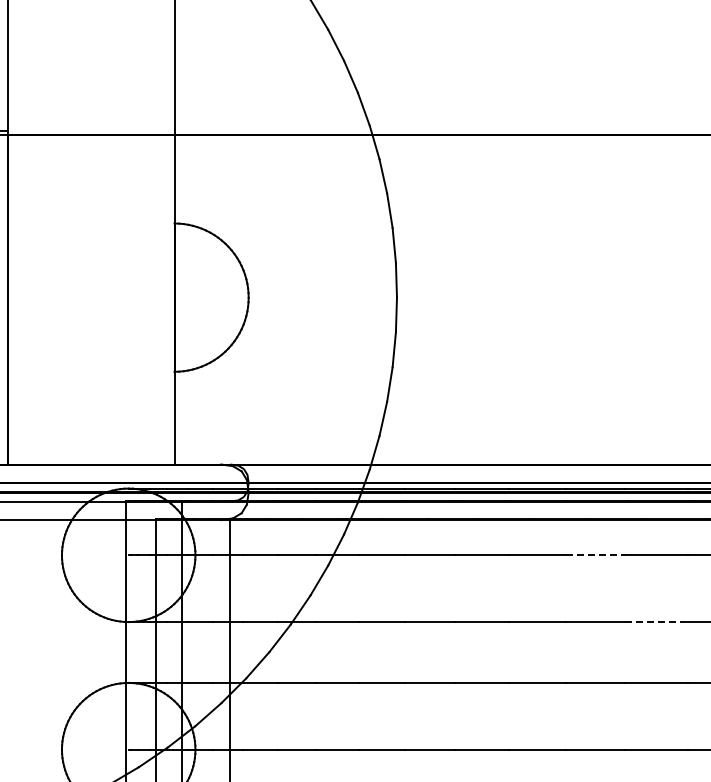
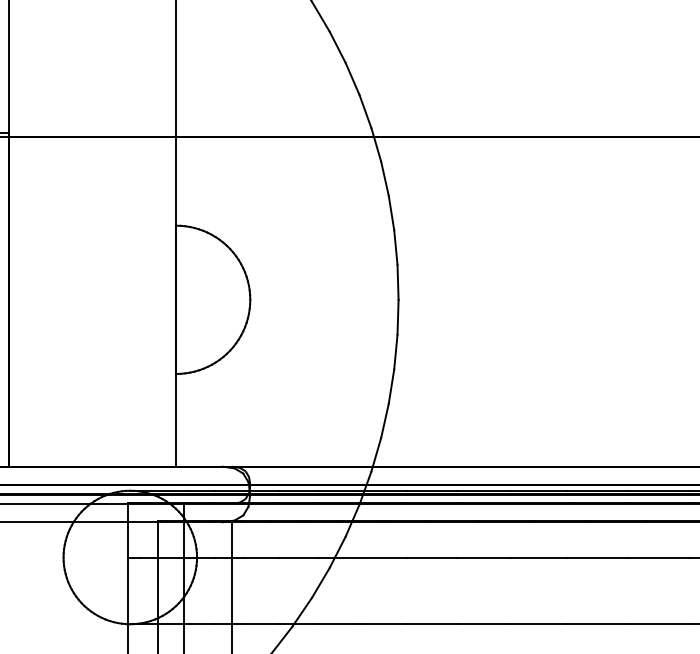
line: (595, 555) -> (597, 557), dashed -> solid
line: (657, 622) -> (659, 624), dashed -> solid

